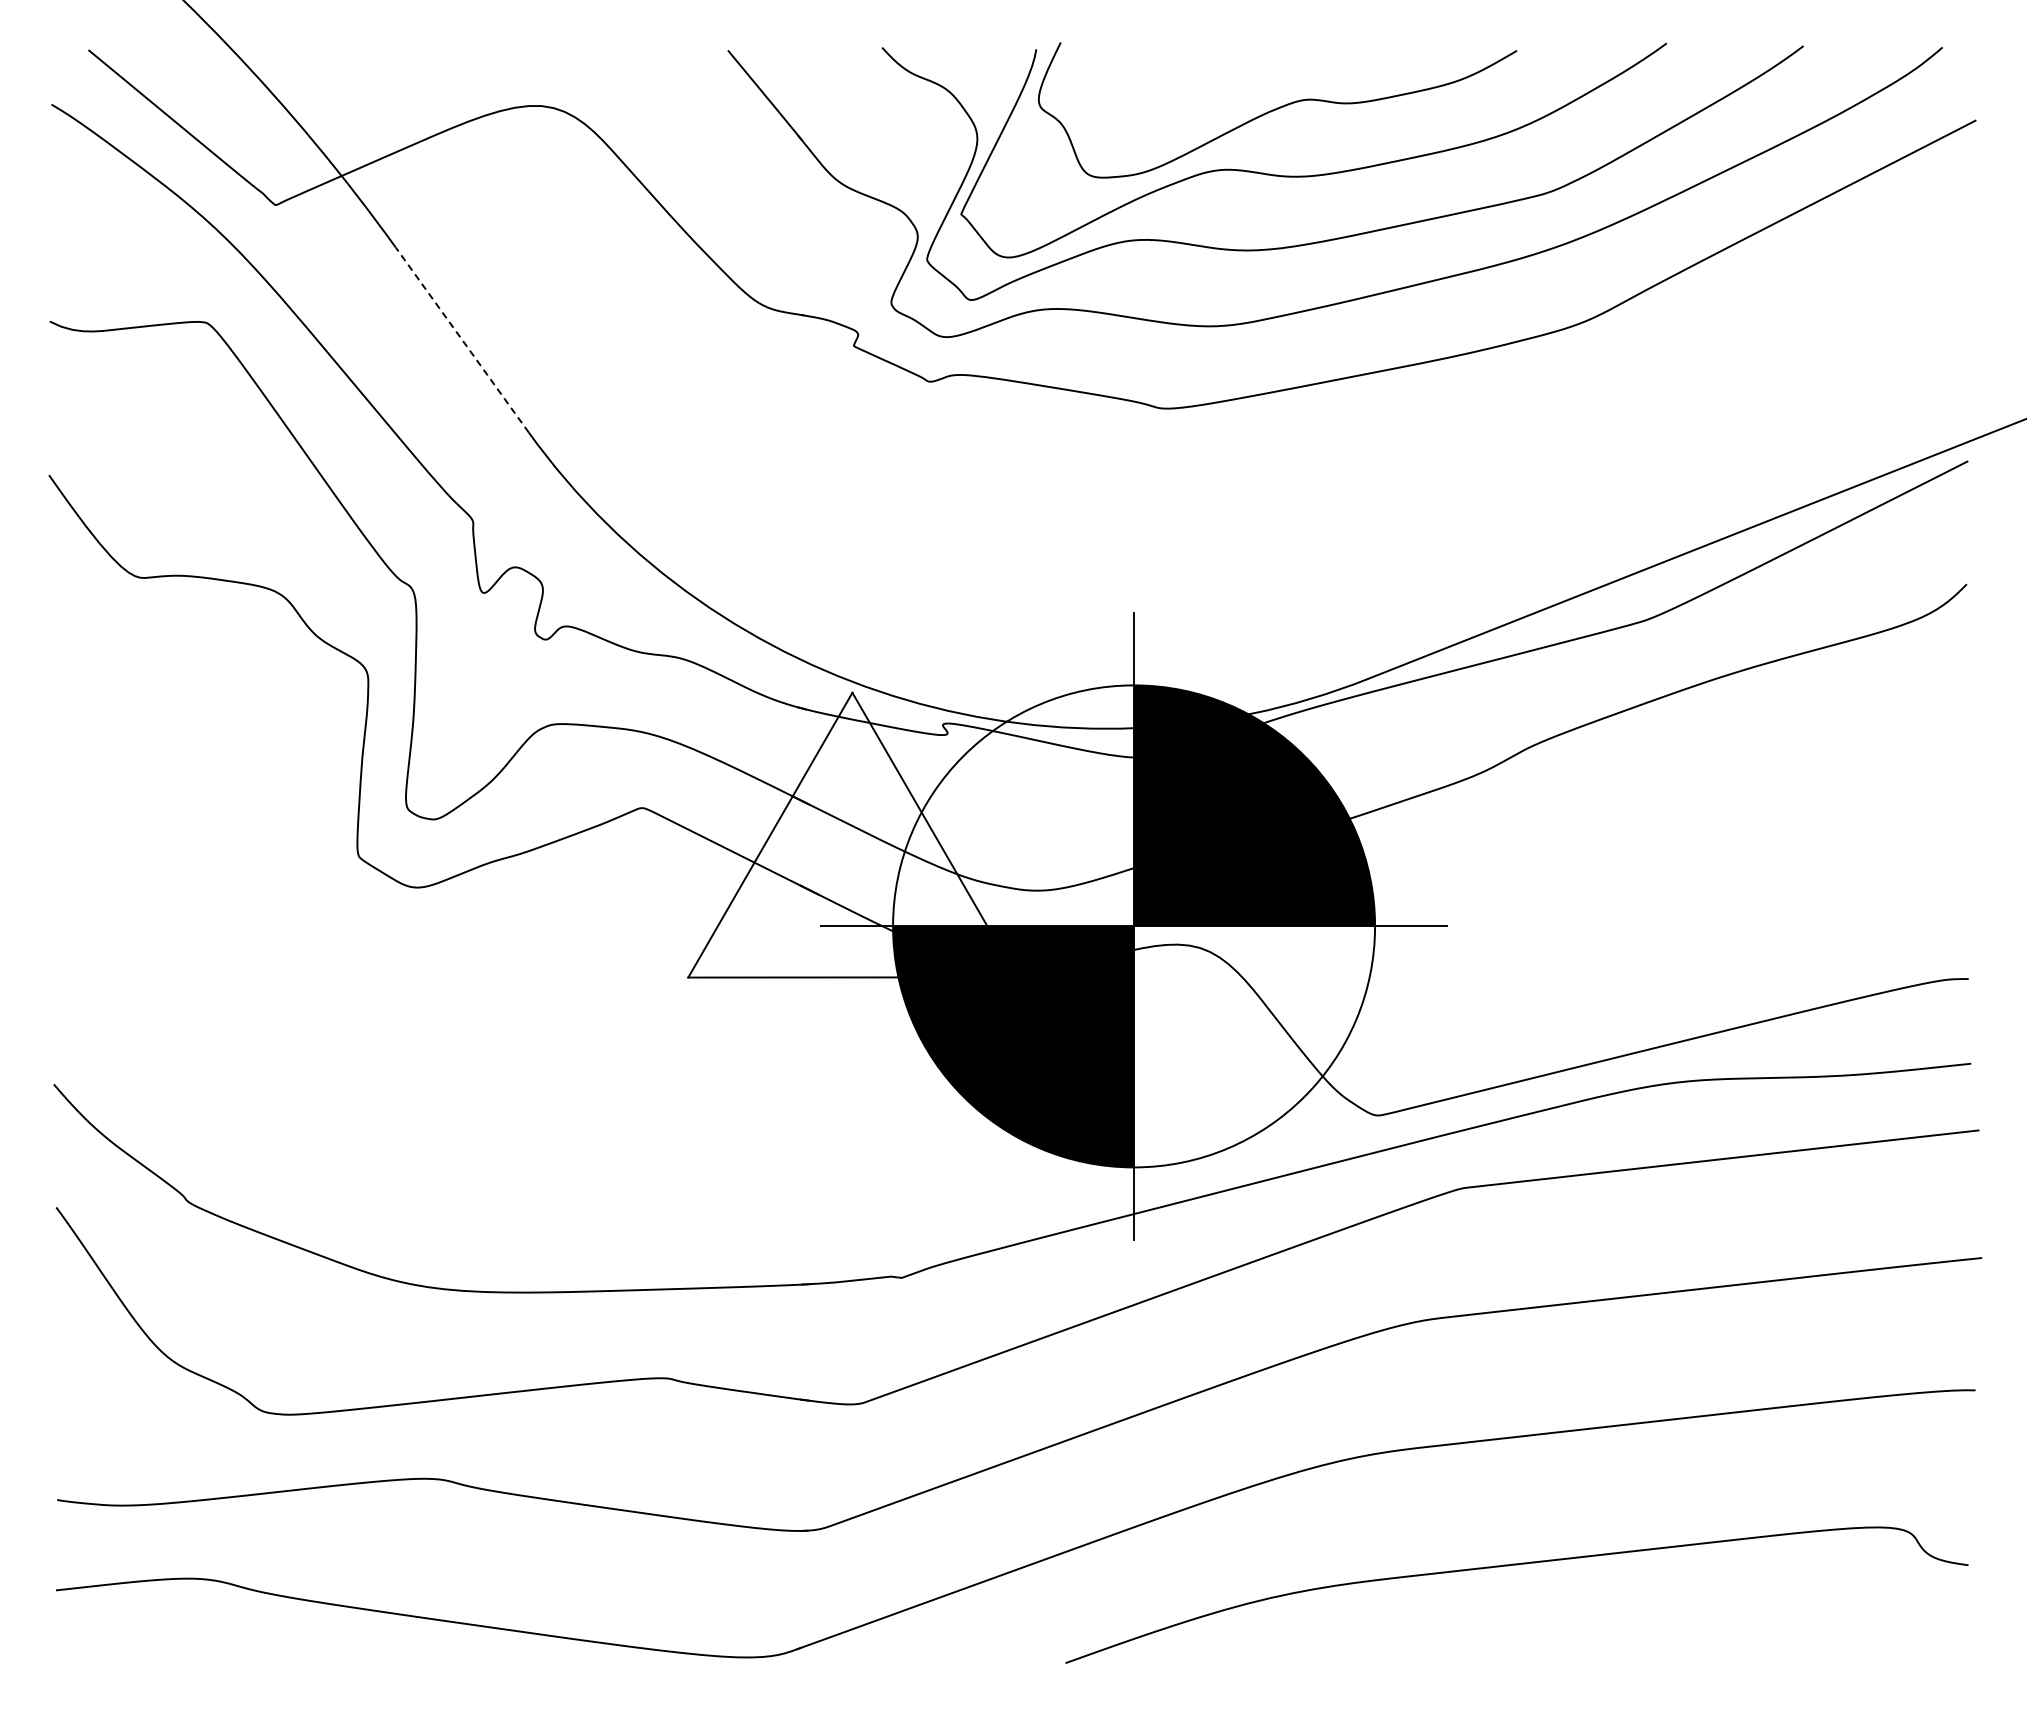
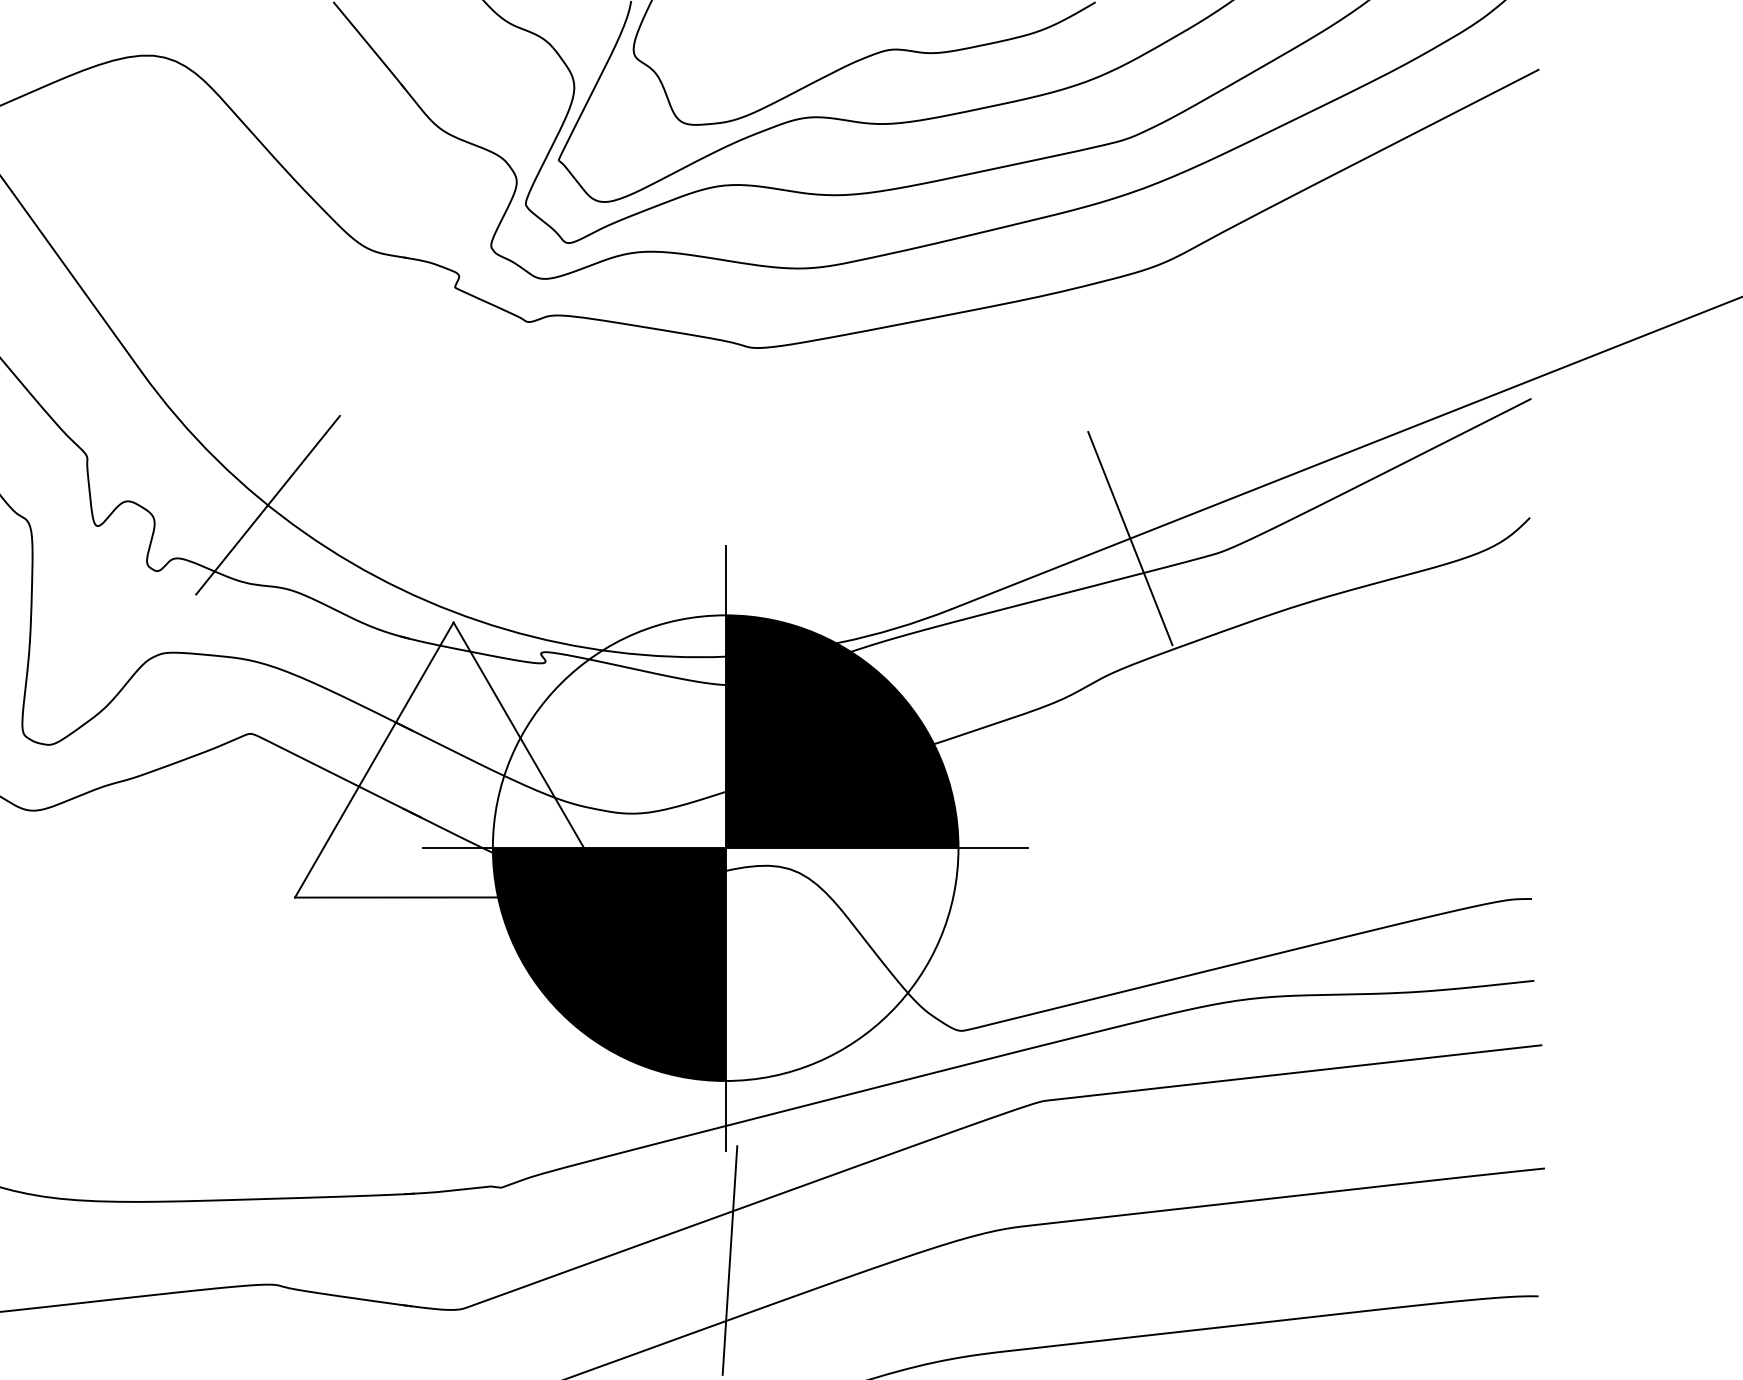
line: (462, 340) -> (76, 282), dashed -> solid
line: (659, 571) -> (267, 505), added
line: (1552, 605) -> (1129, 538), added
line: (1138, 1352) -> (729, 1259), added

